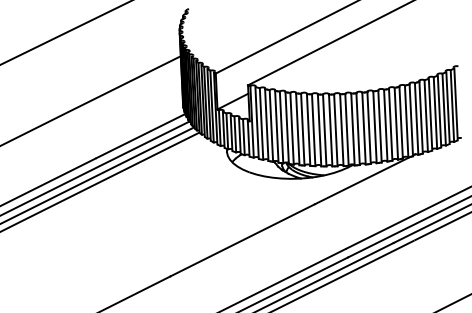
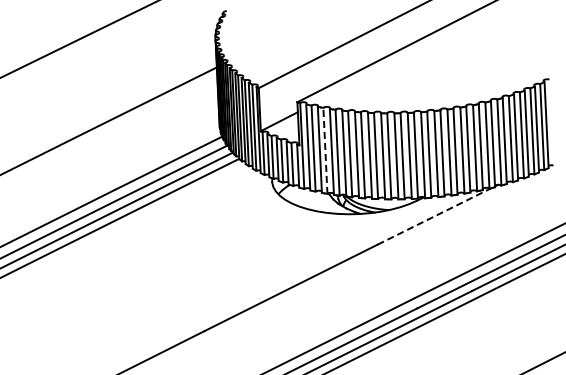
line: (271, 125) -> (325, 150), solid -> dashed
line: (362, 180) -> (434, 216), solid -> dashed

